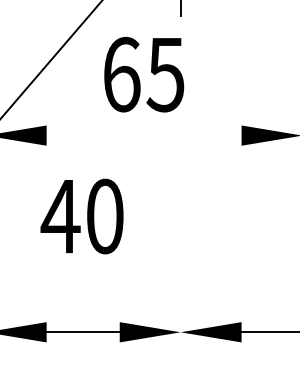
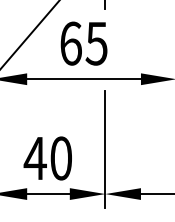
line: (143, 136) -> (83, 79), added
text: (81, 216) -> (47, 158), moved
line: (180, 255) -> (105, 149), added

